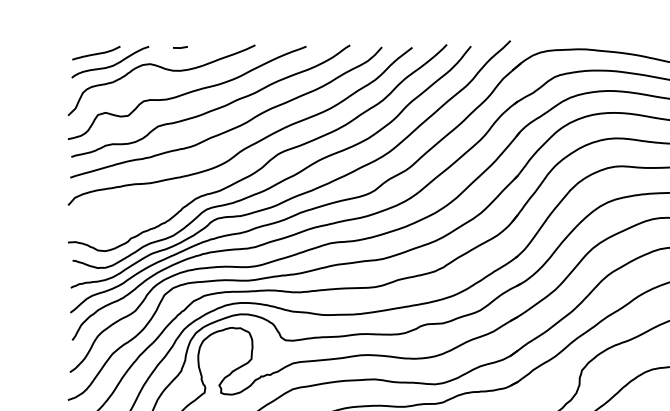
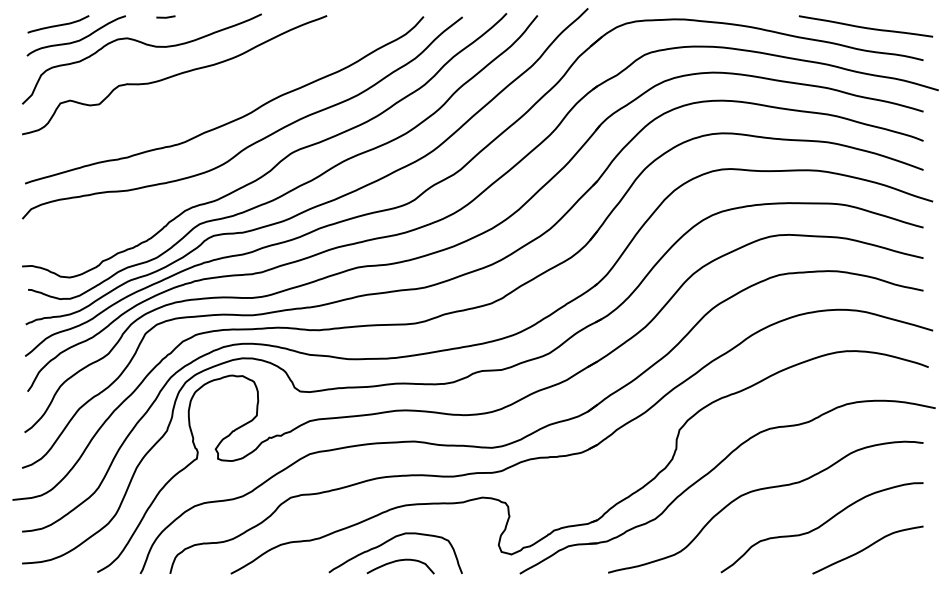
curve: (214, 108) -> (209, 95), removed

